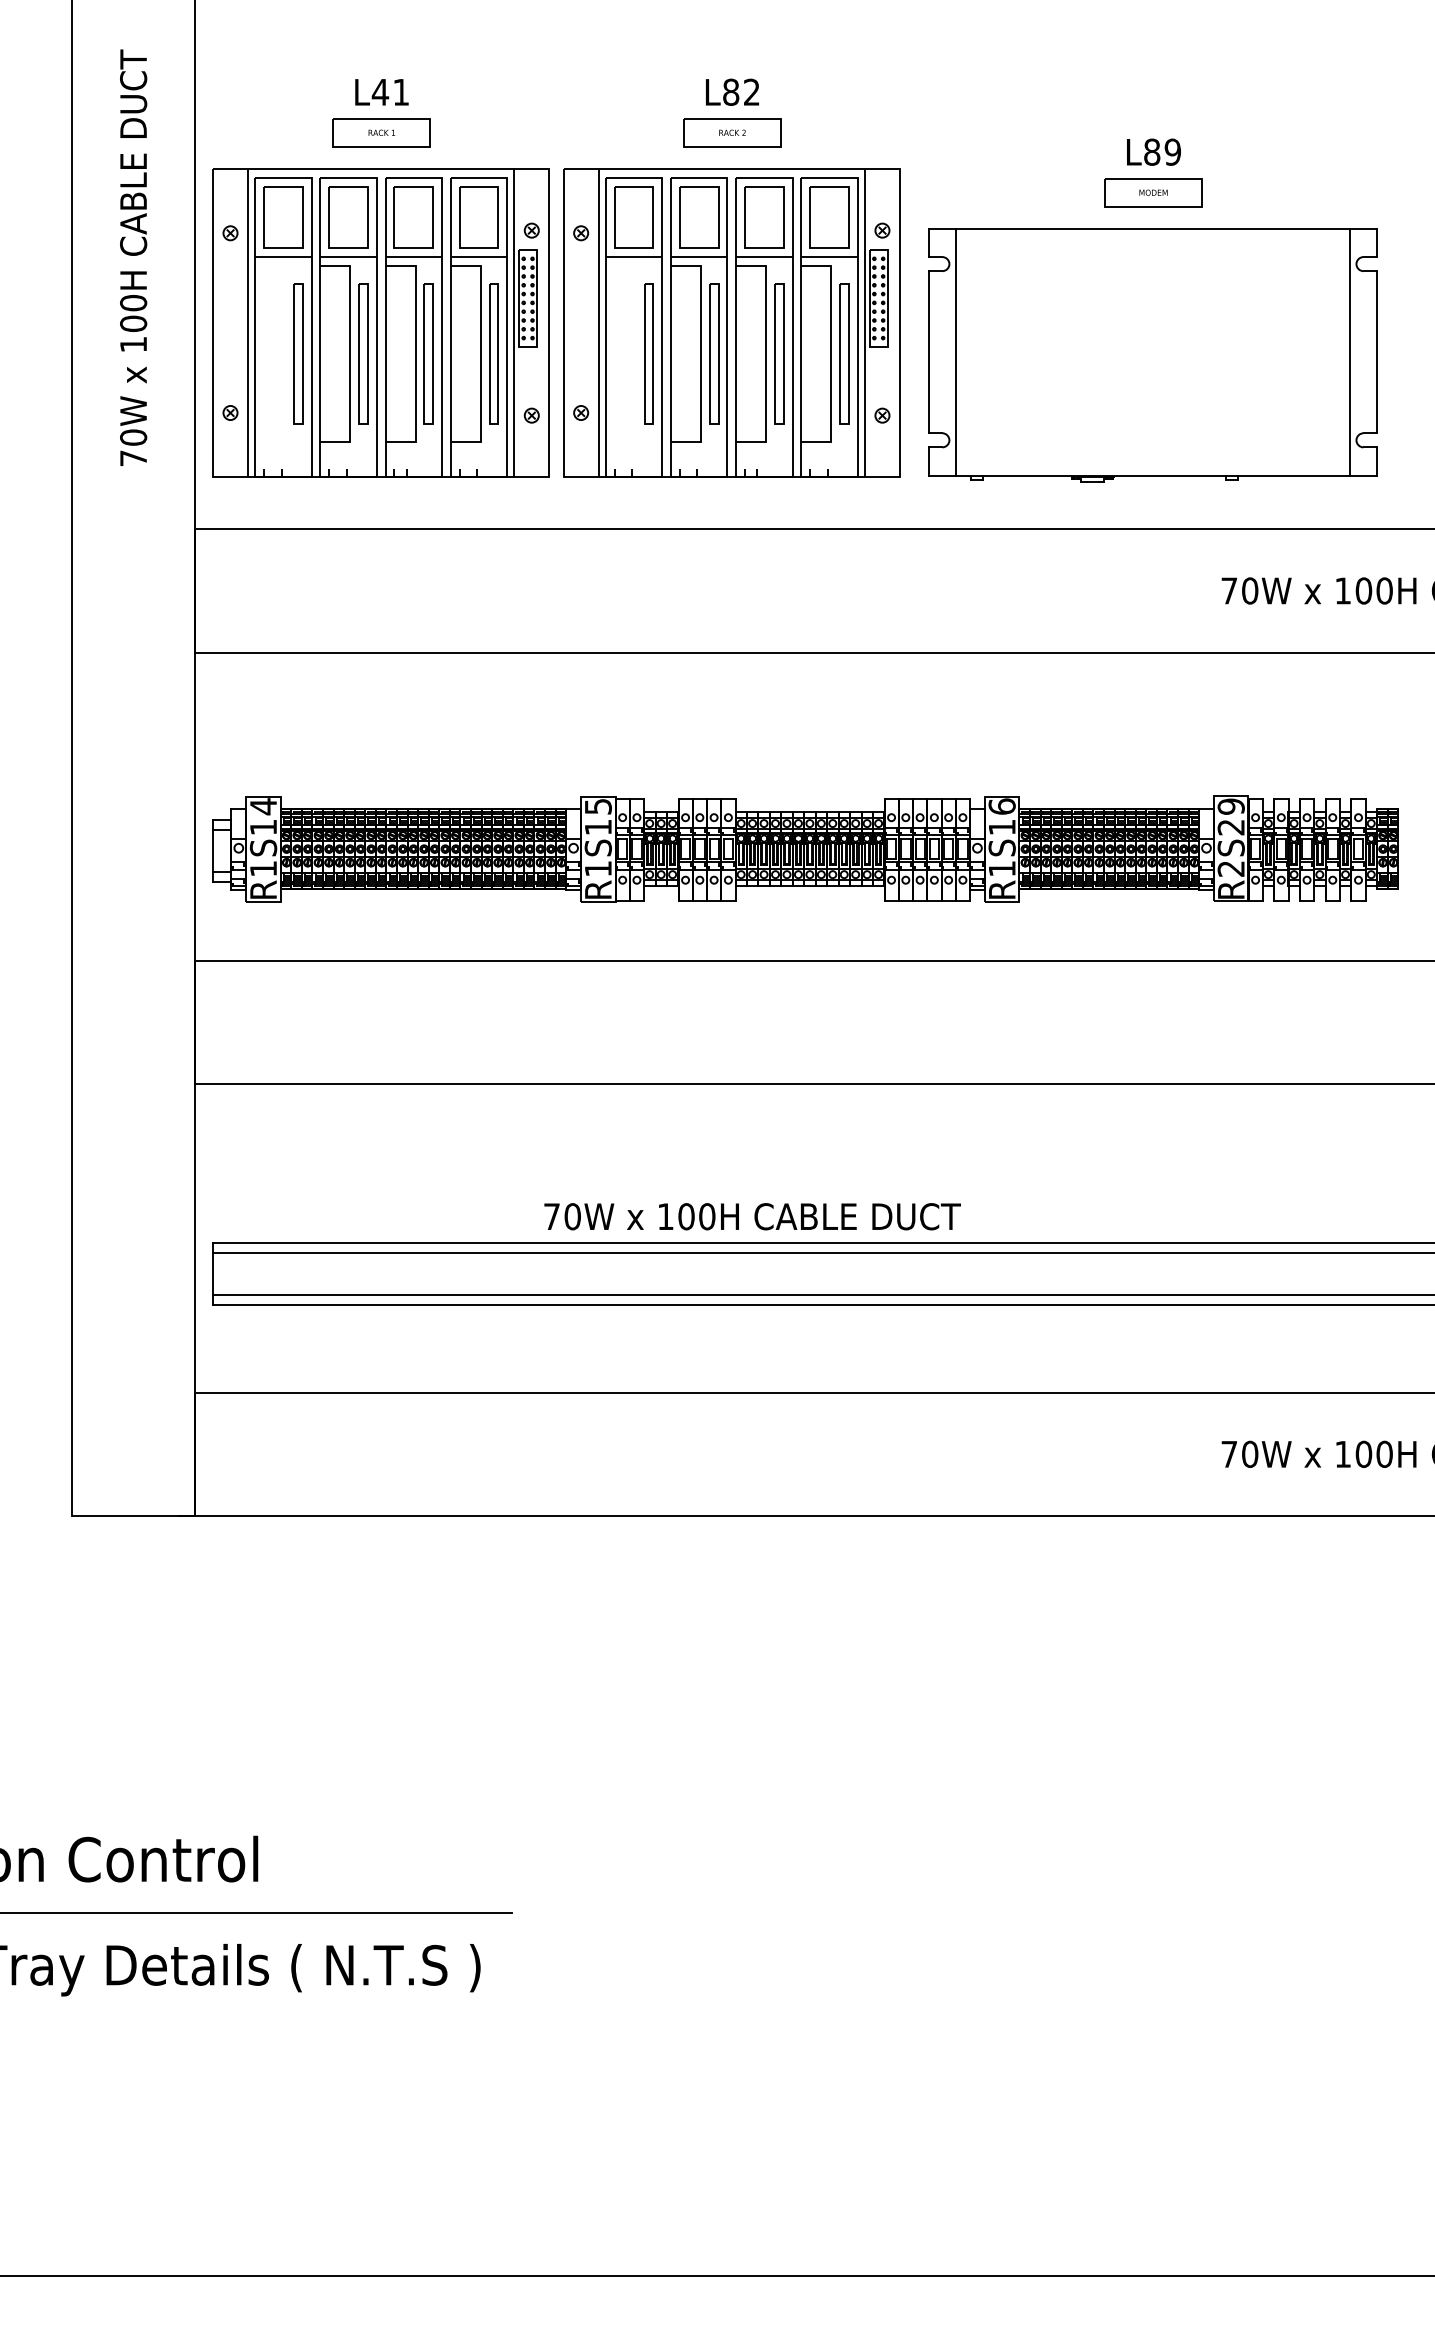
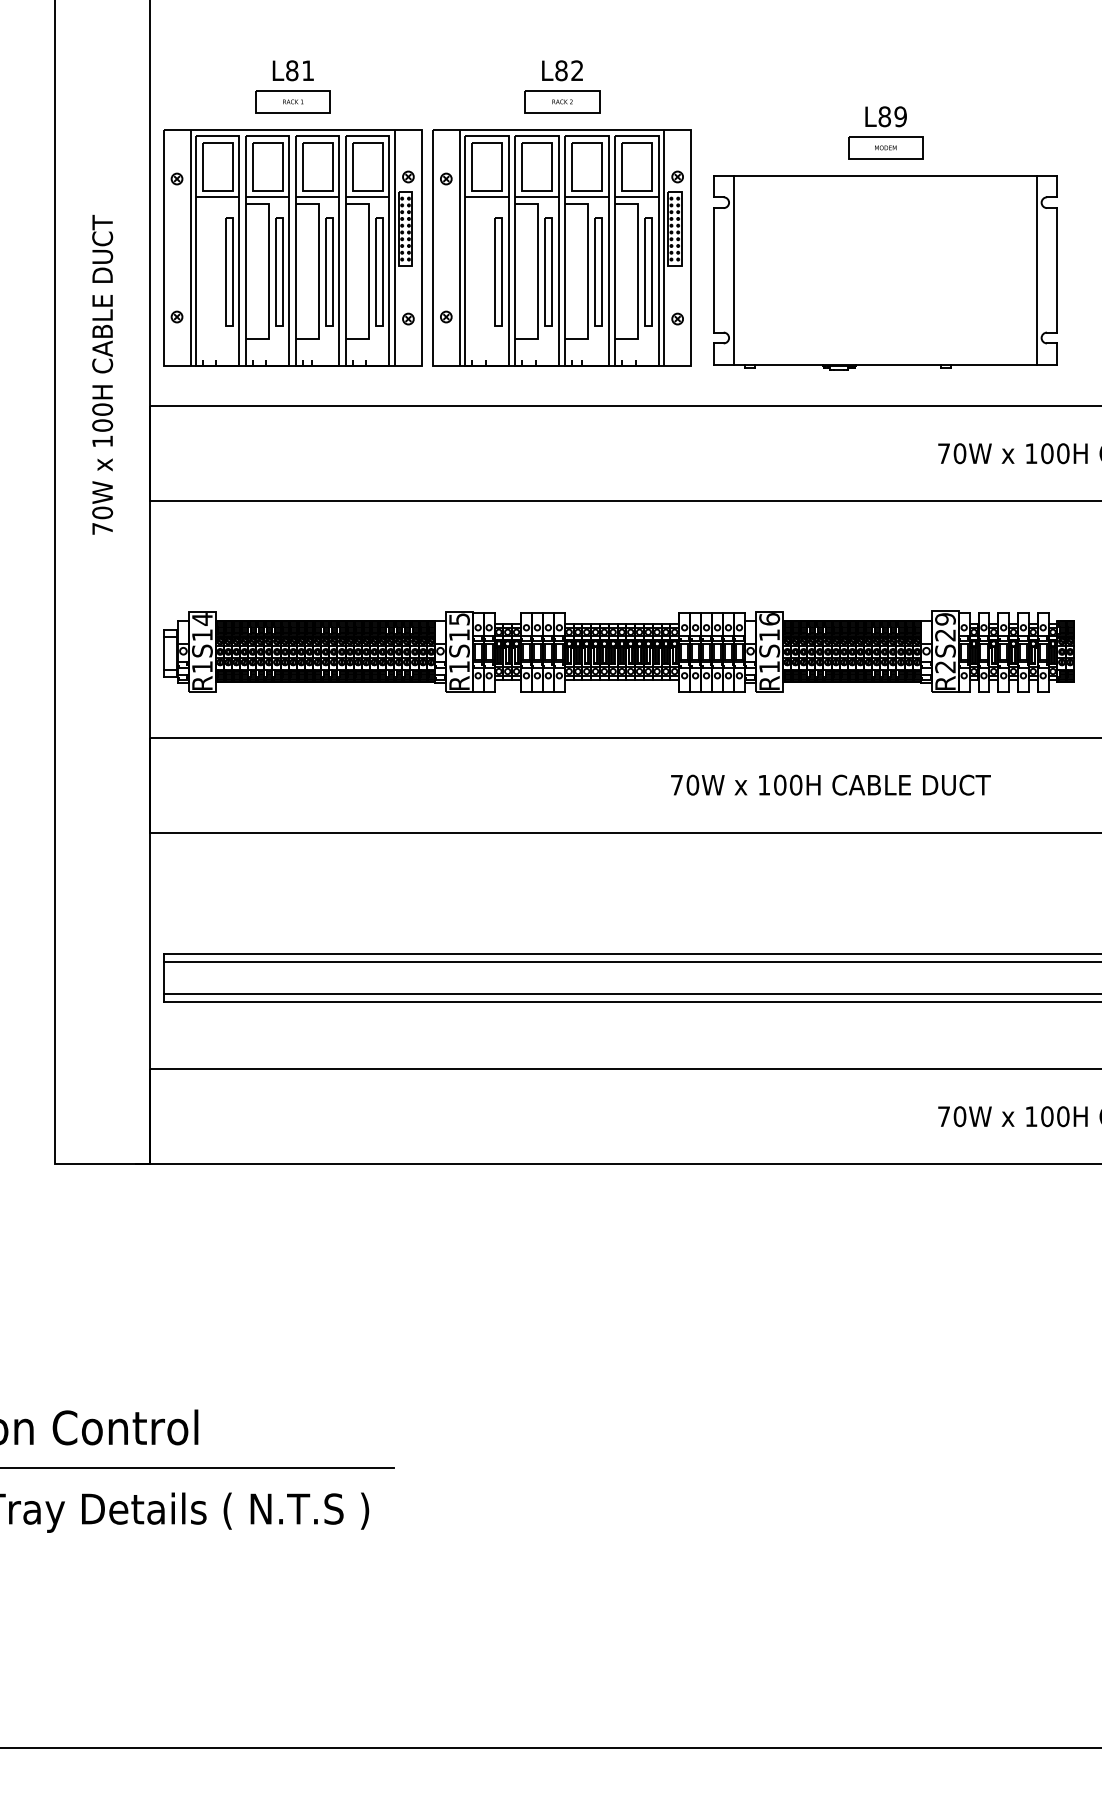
text: (379, 91) -> (291, 70), L41 -> L81
text: (133, 257) -> (102, 374), moved
text: (752, 1215) -> (830, 784), moved

